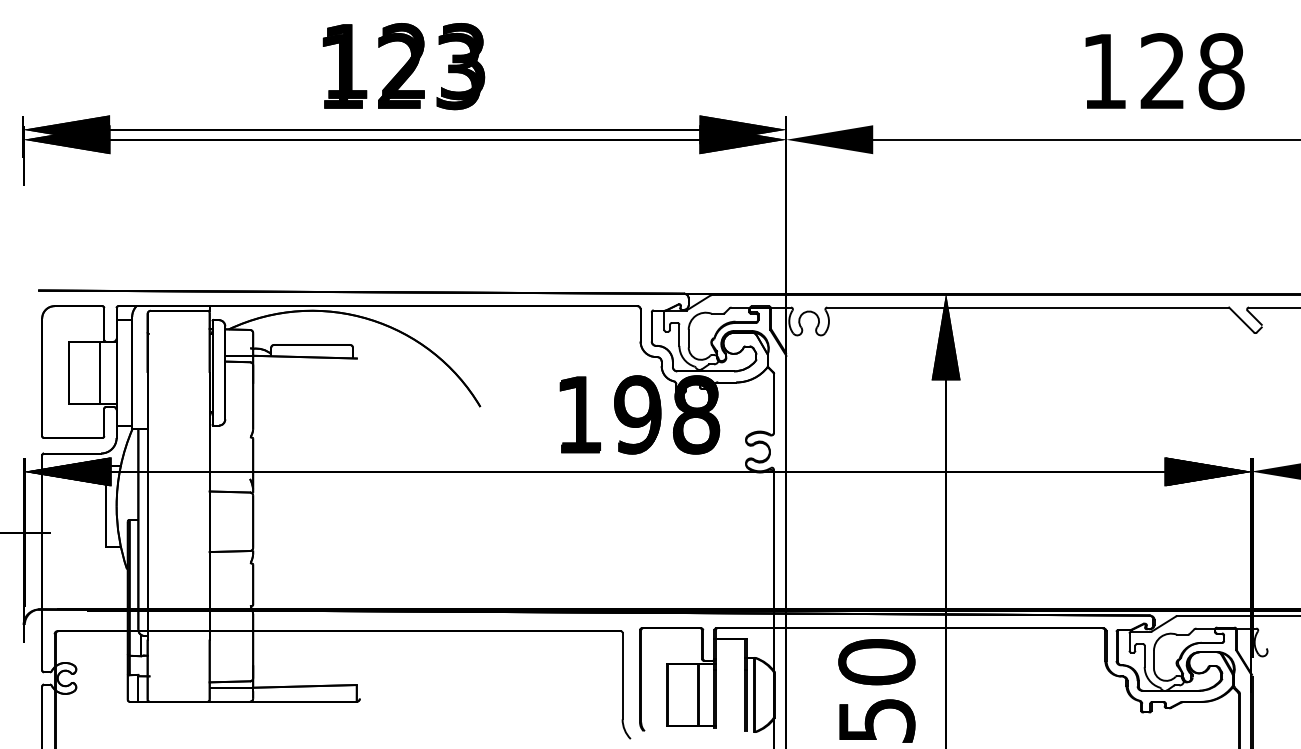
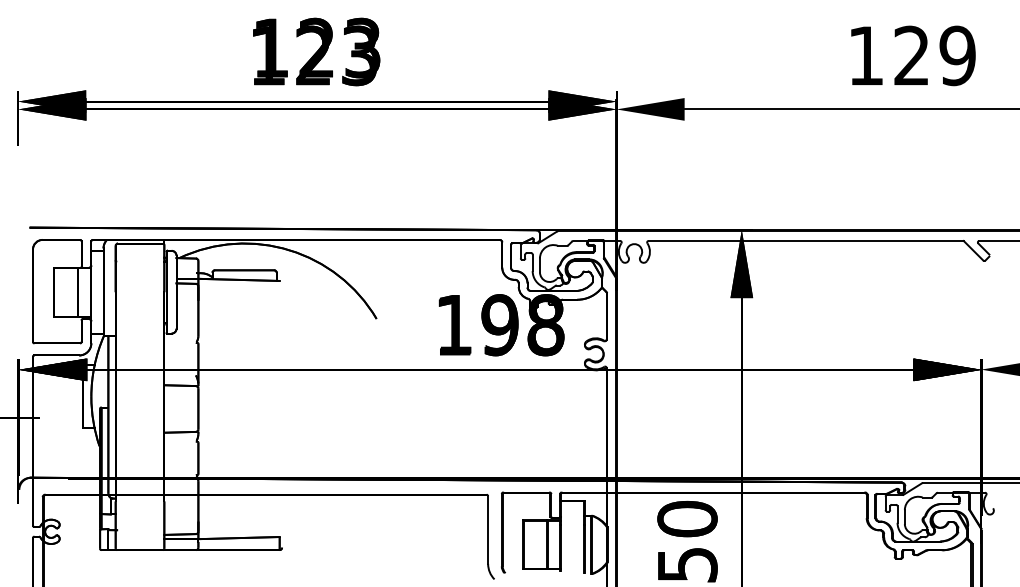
text: (1221, 71) -> (957, 55), 128 -> 129

